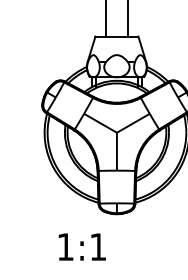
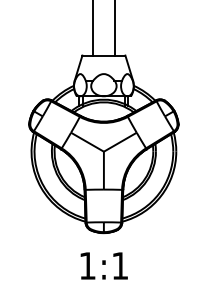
text: (81, 246) -> (103, 265), moved

